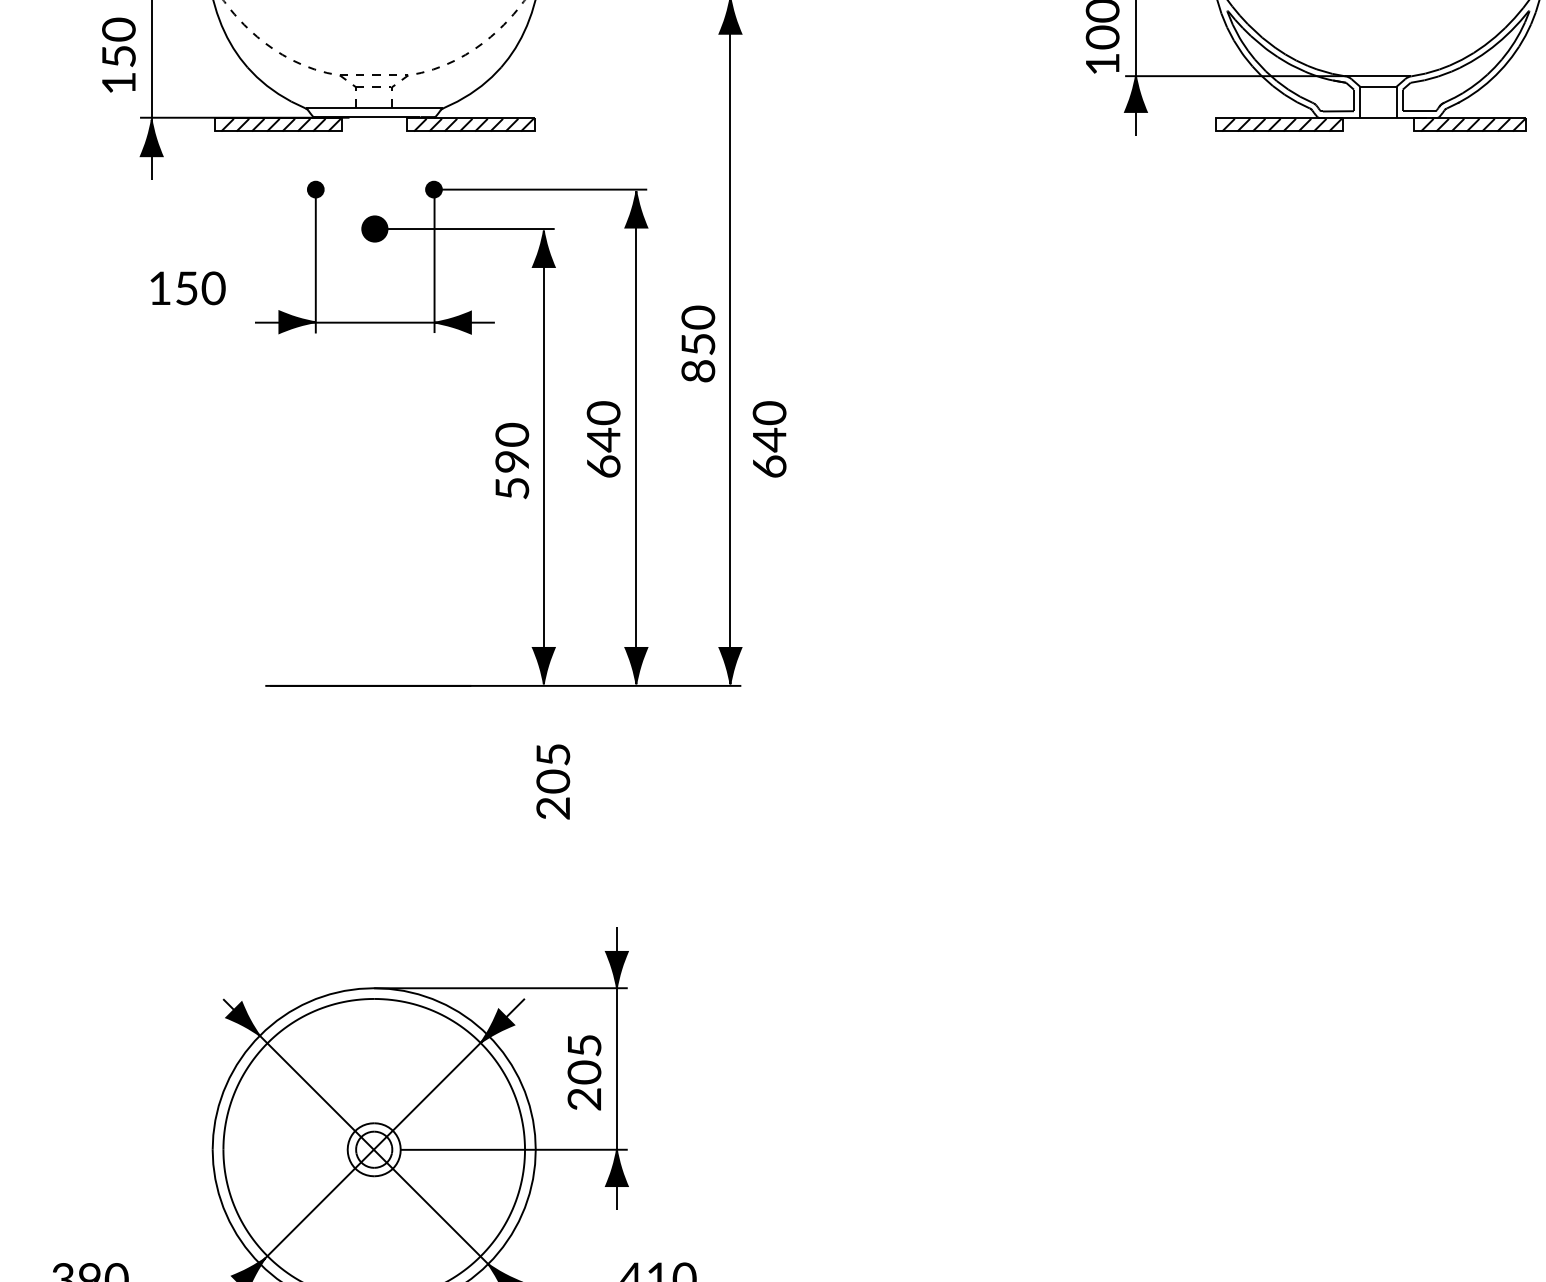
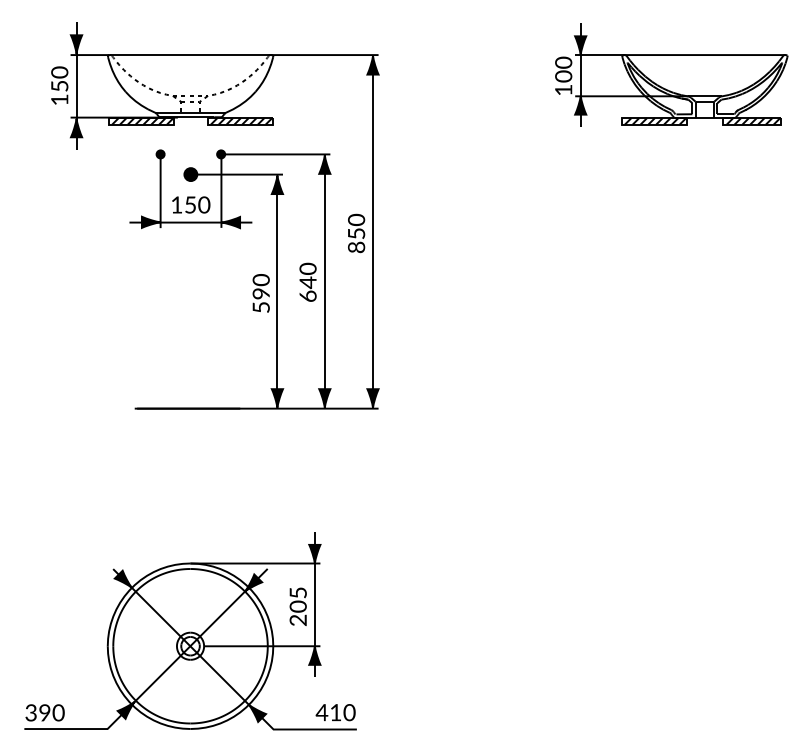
text: (188, 287) -> (191, 204), moved
part: (768, 437) -> (392, 281), removed
part: (551, 781) -> (281, 457), removed

